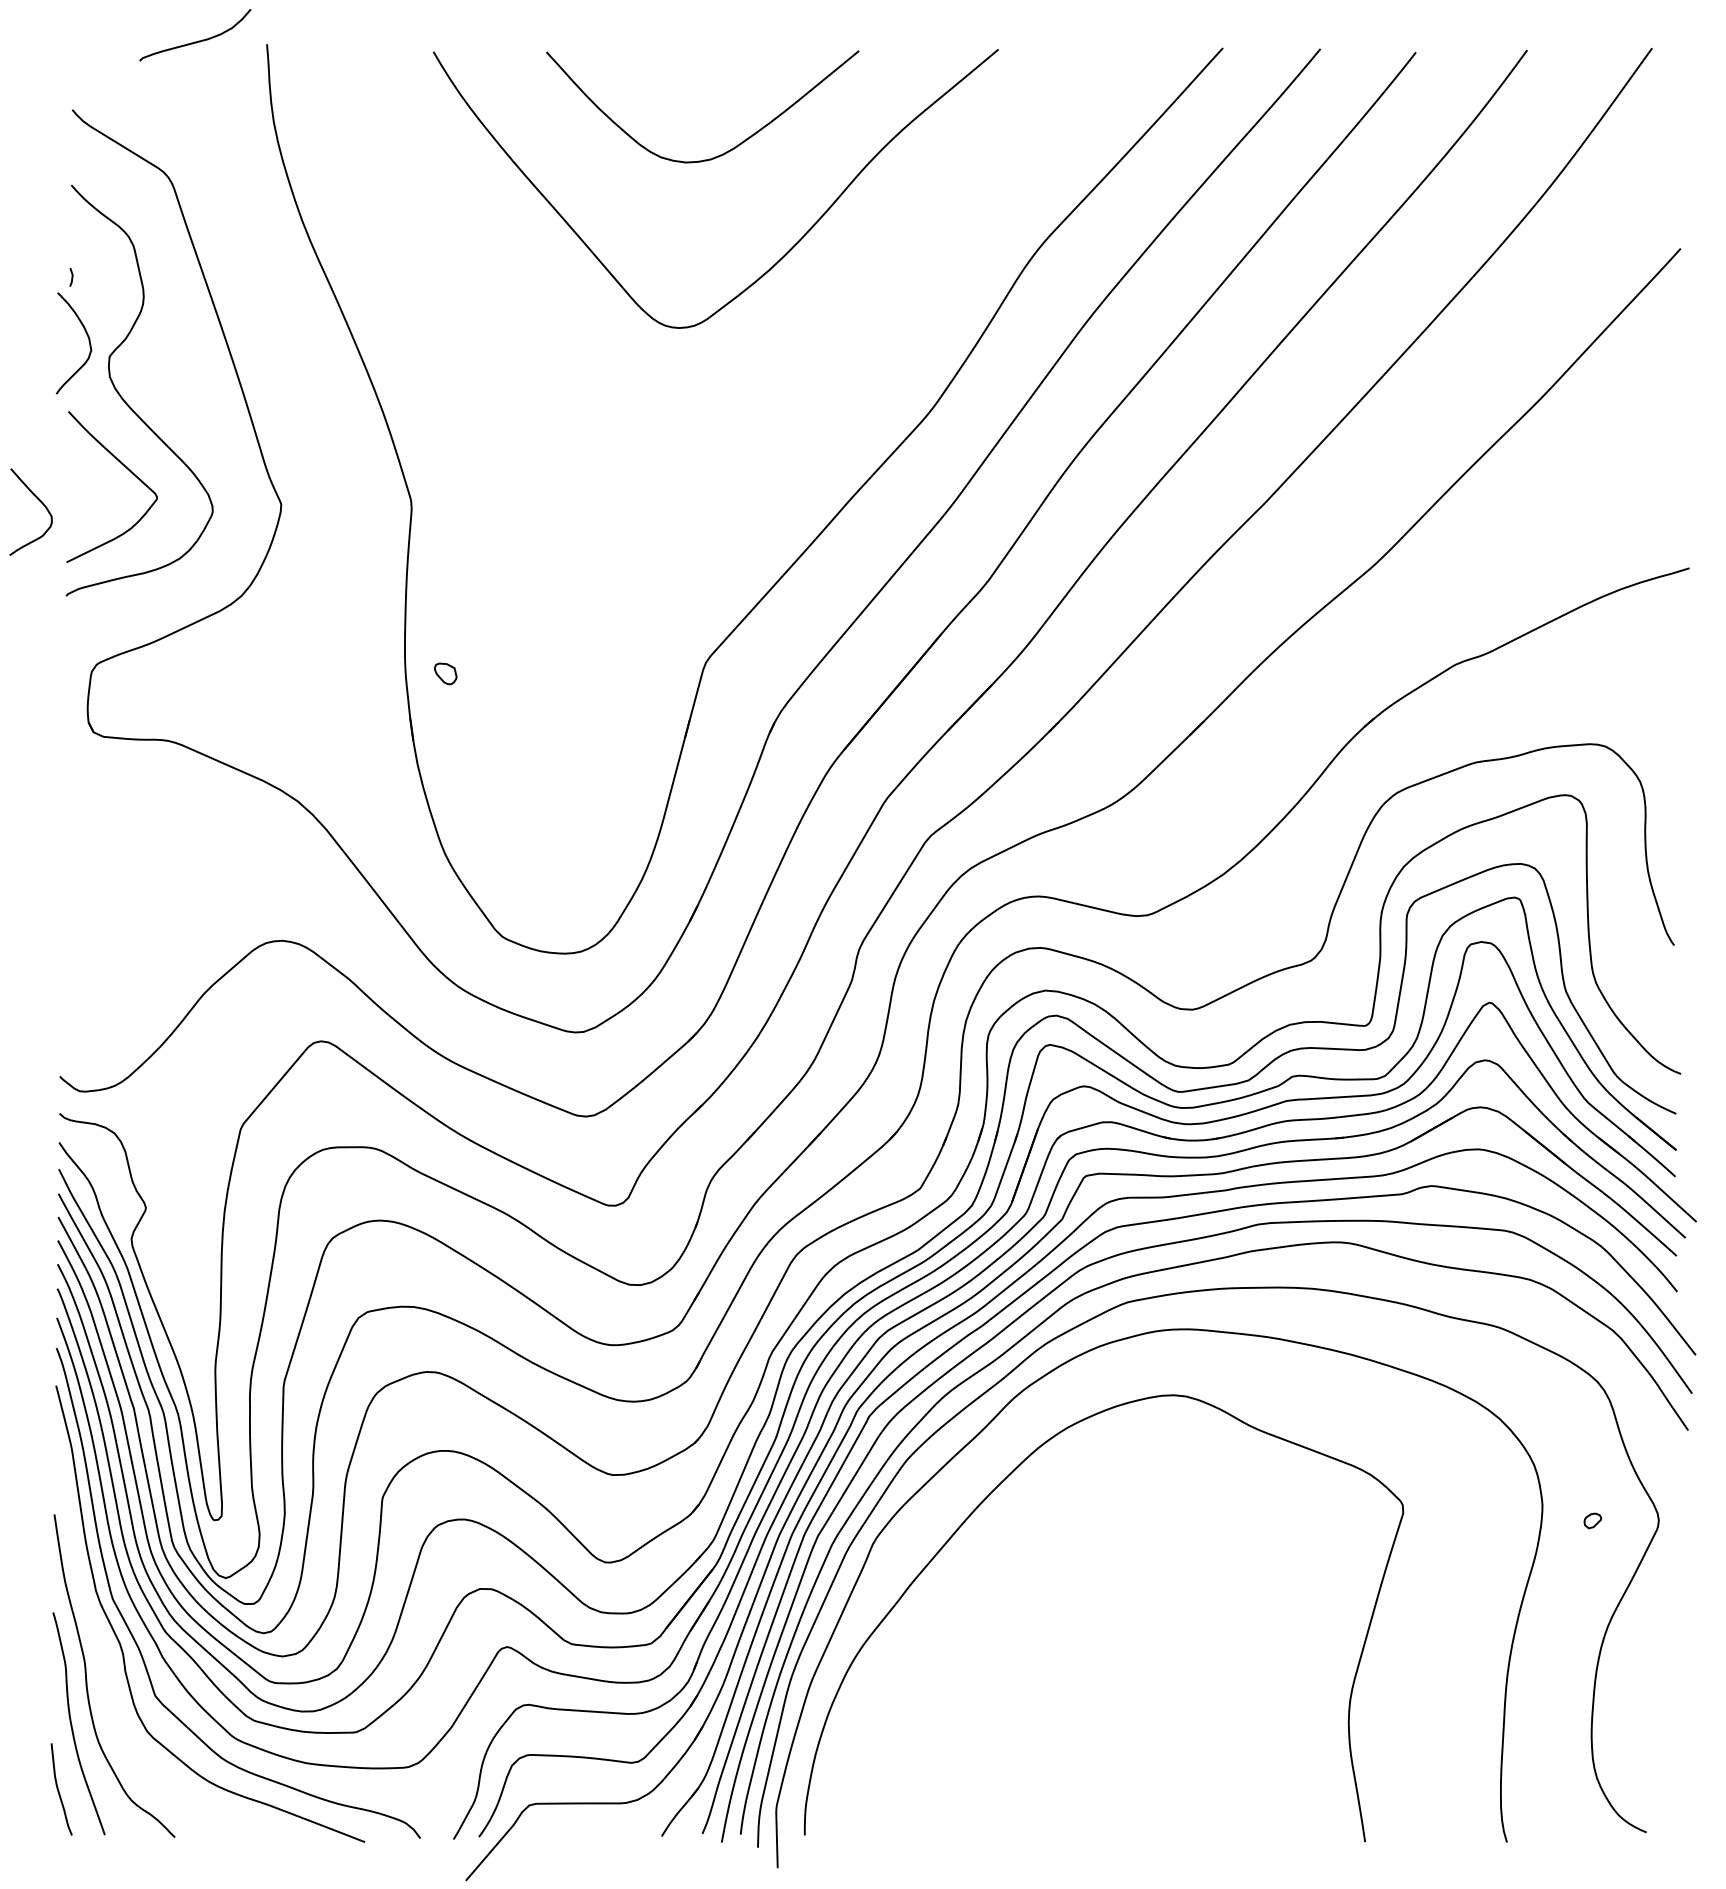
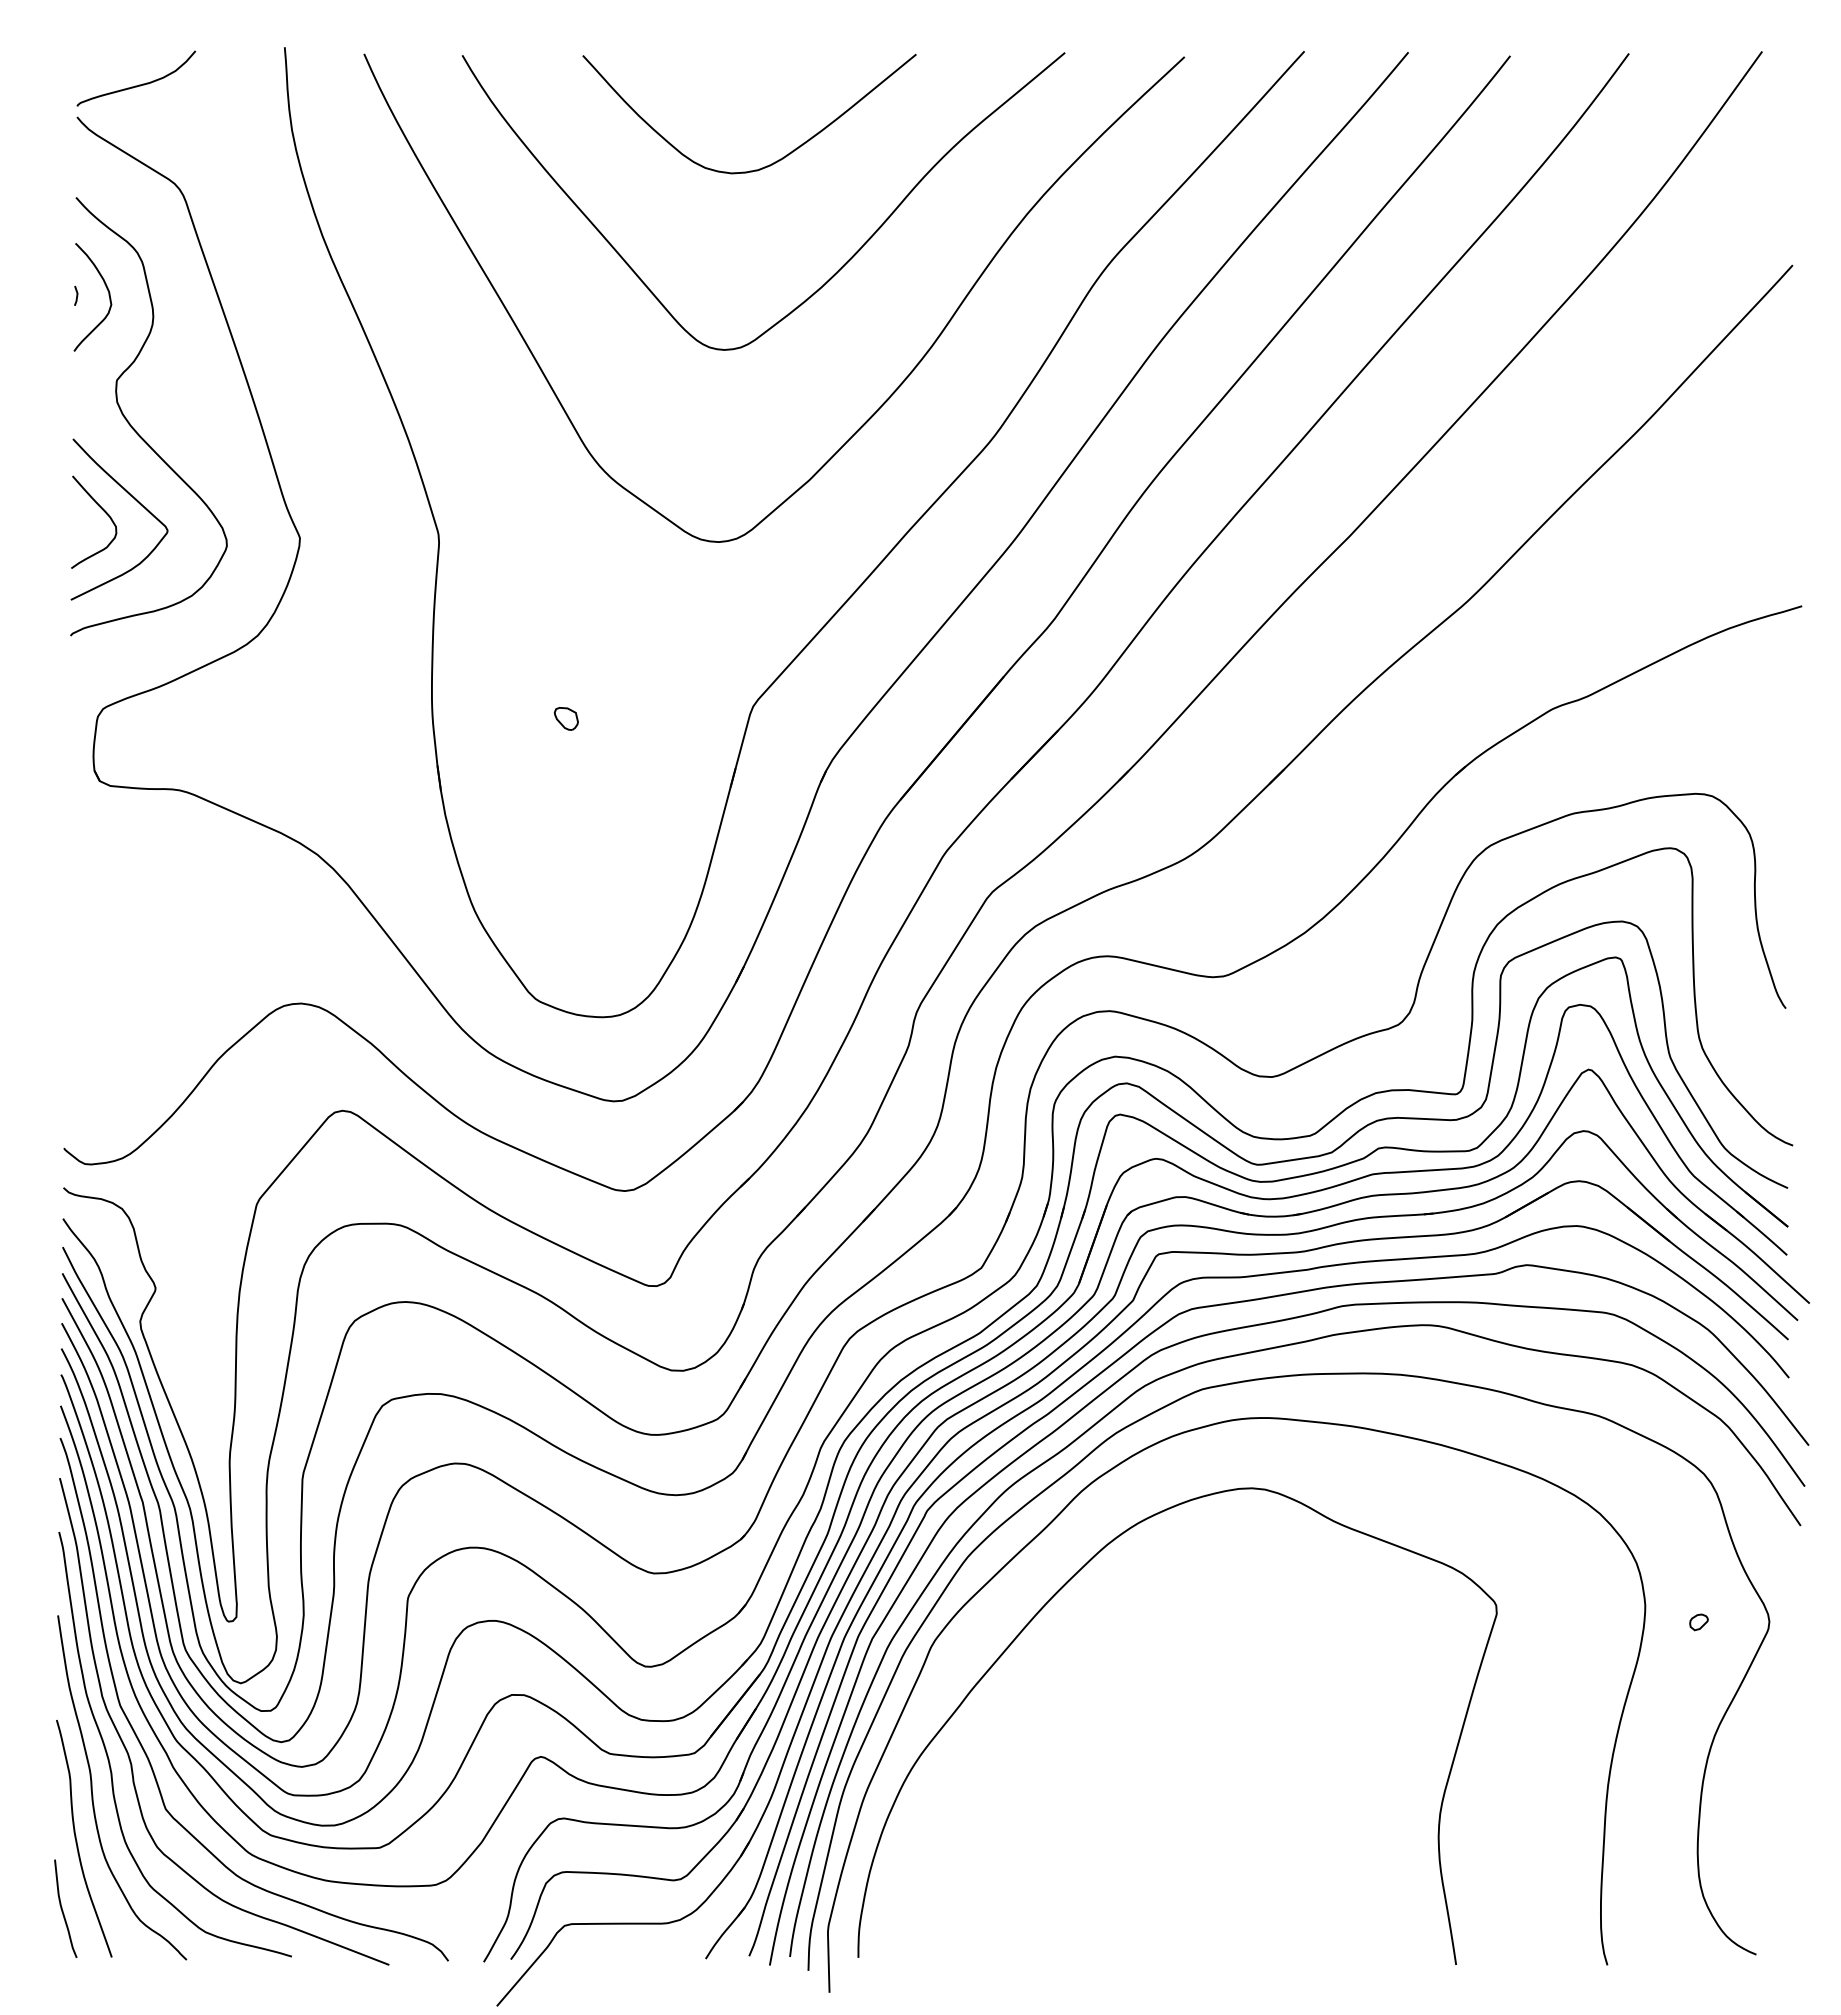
curve: (198, 40) -> (139, 84), moved
curve: (88, 341) -> (108, 295), moved
curve: (826, 379) -> (881, 404), added
curve: (39, 502) -> (103, 511), moved
part: (444, 673) -> (565, 718), moved
curve: (103, 1652) -> (110, 1762), added

